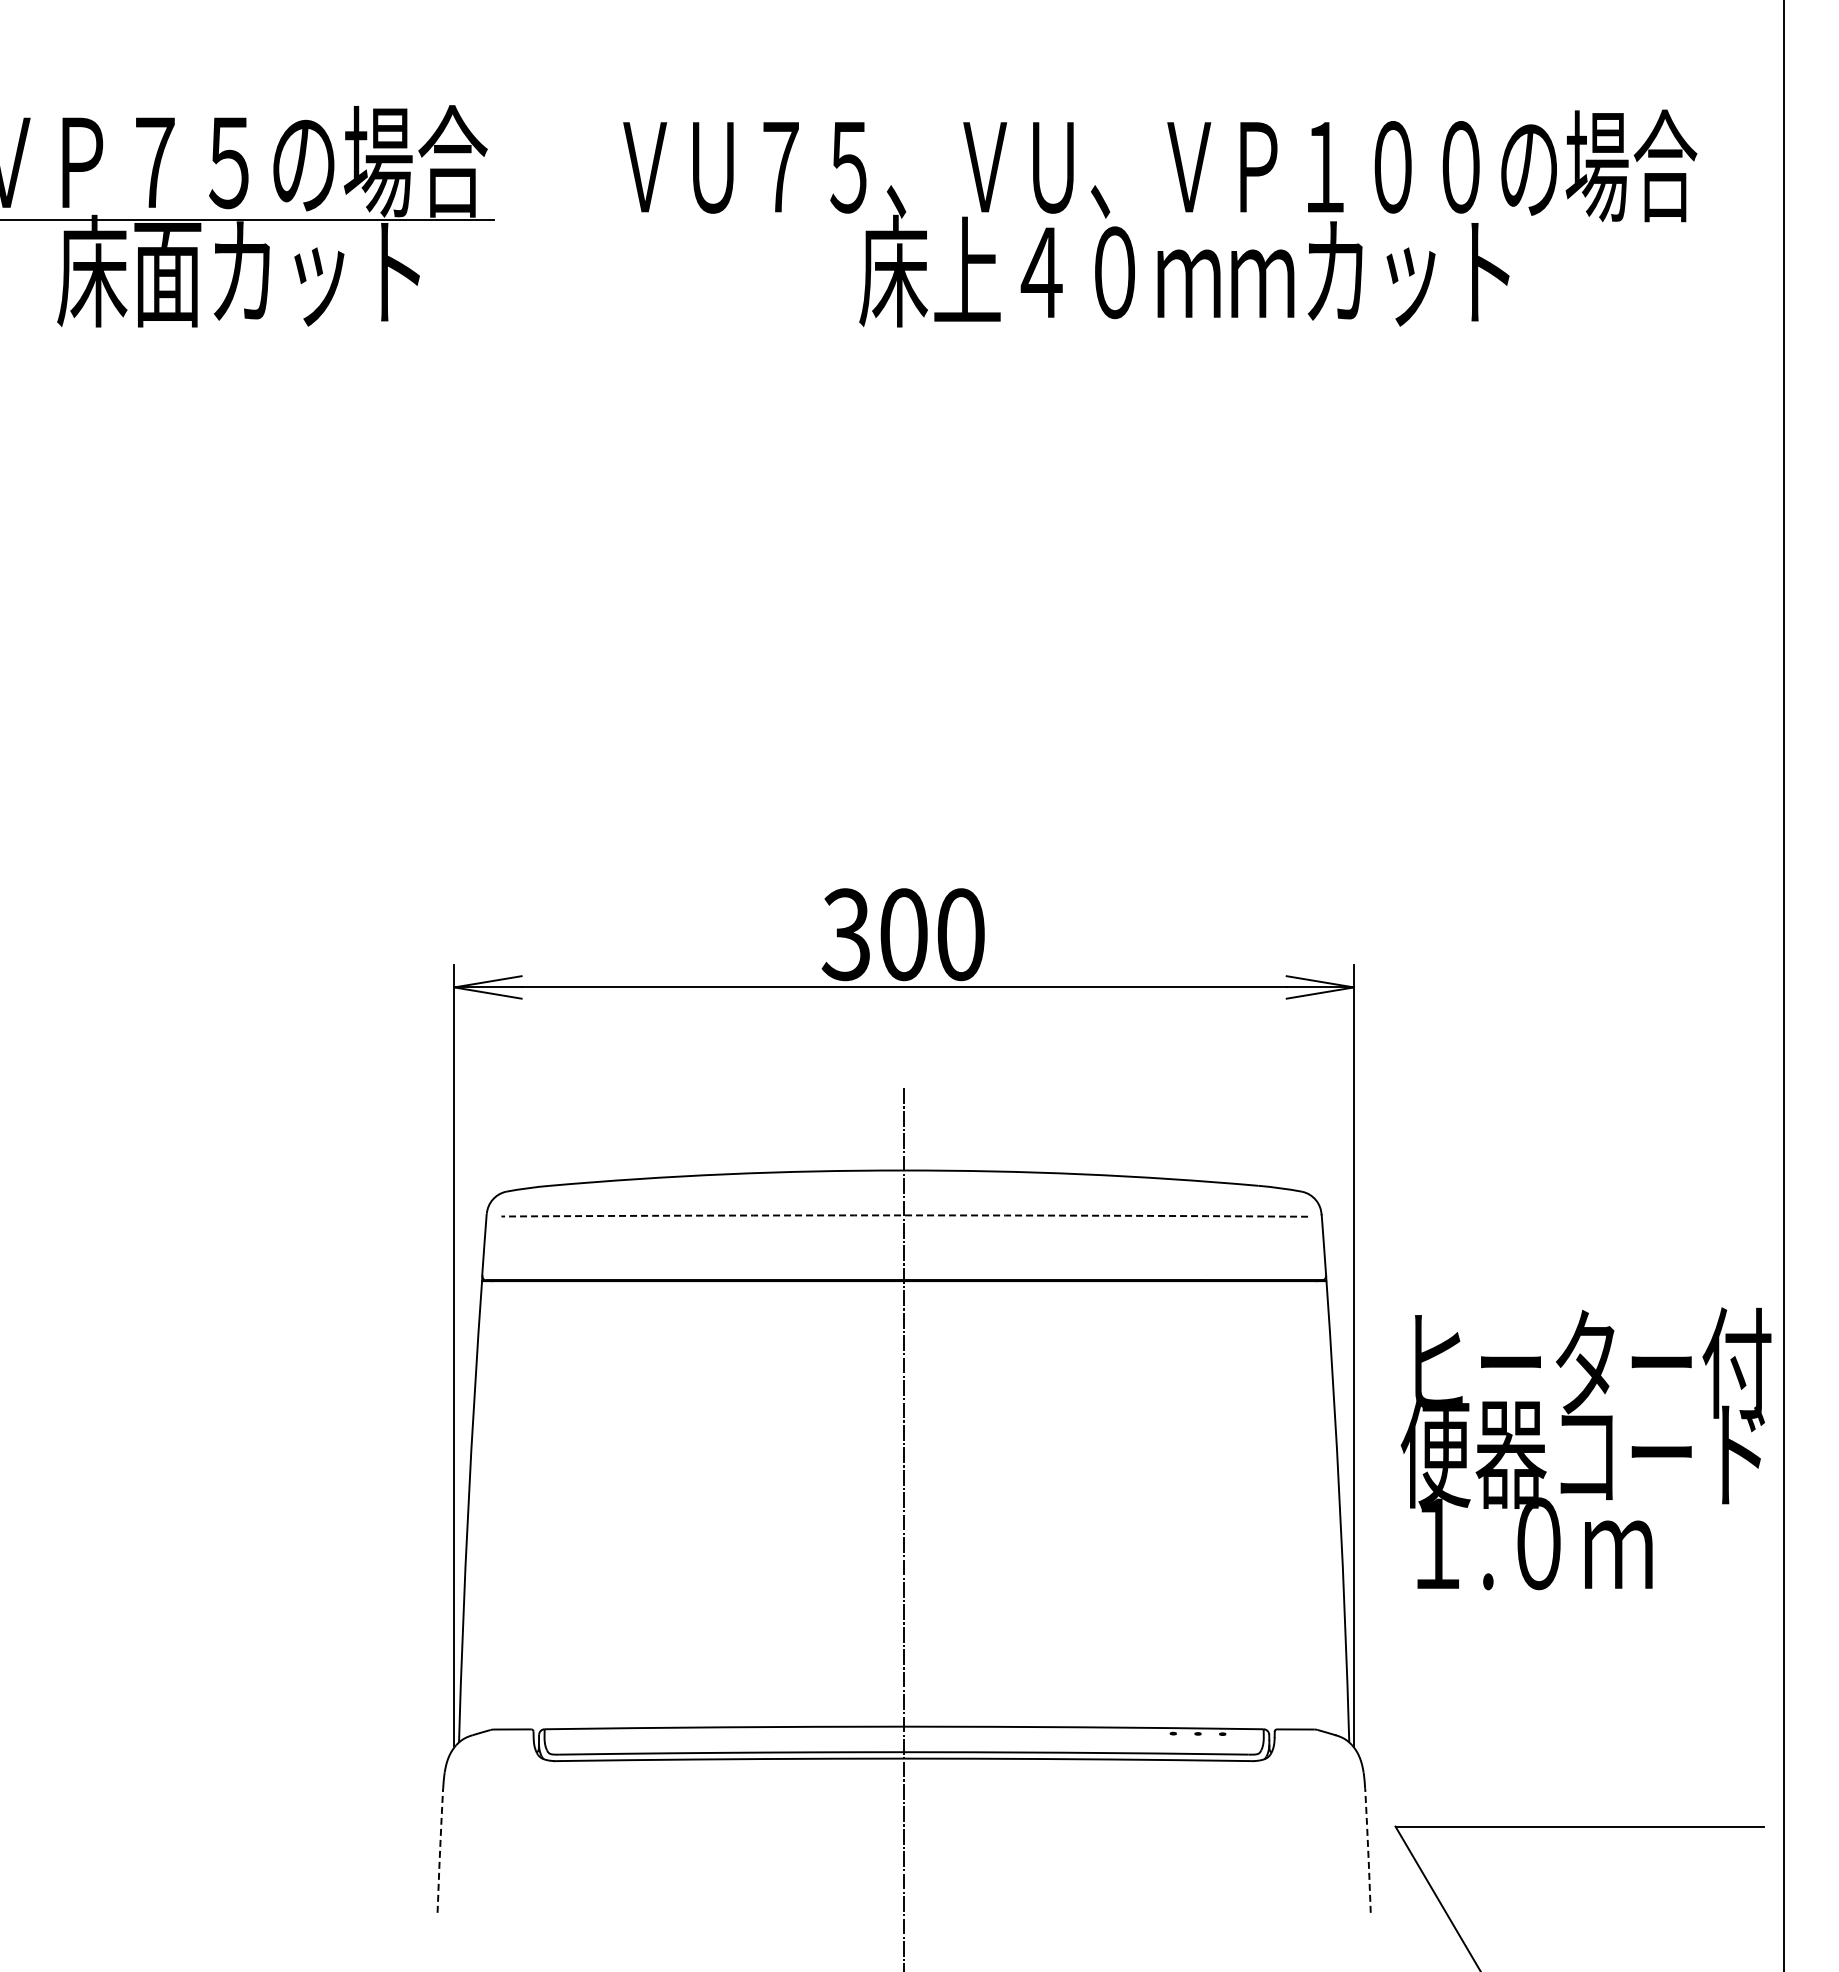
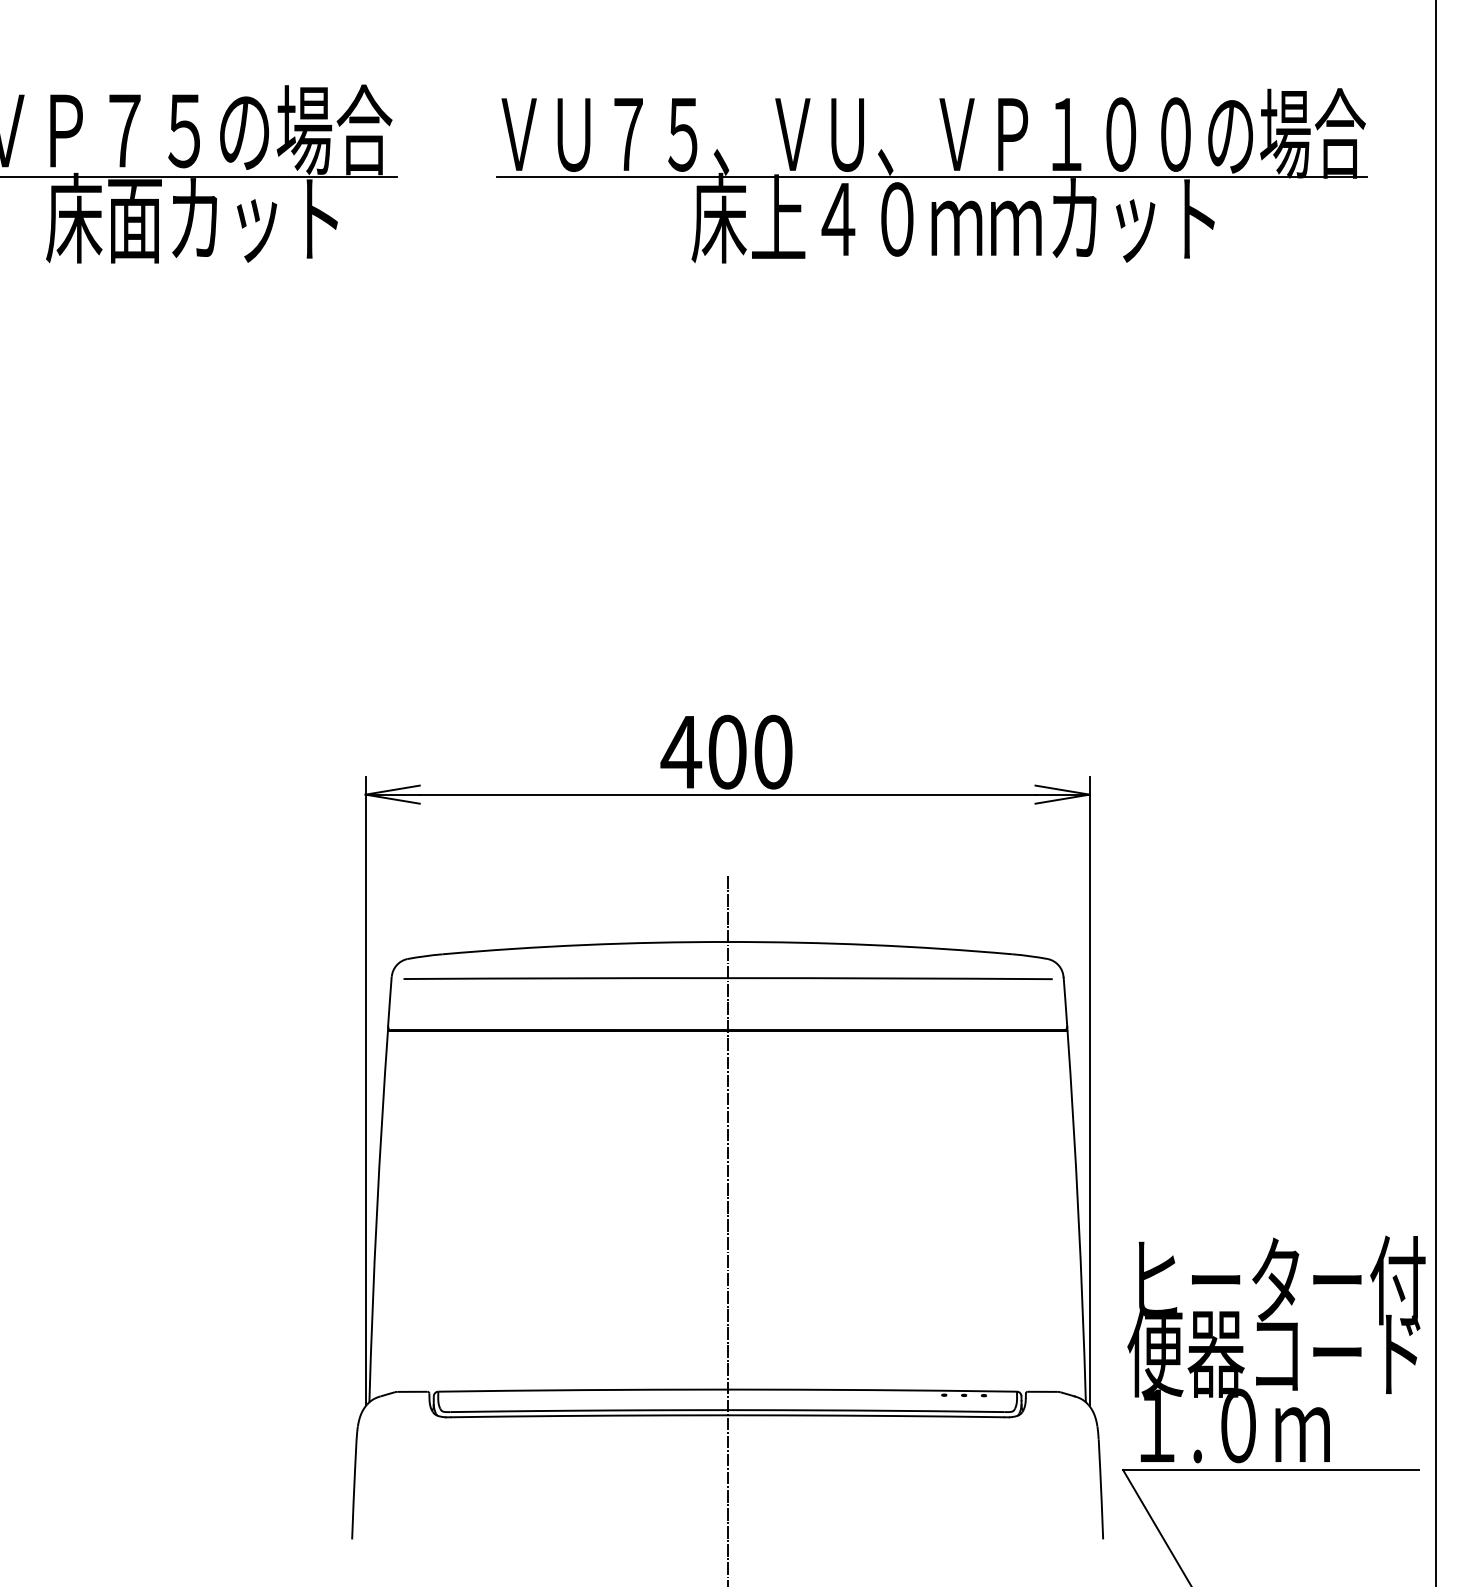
line: (1157, 220) -> (931, 177), added
text: (846, 934) -> (681, 752), 300 -> 400
arc: (904, 1215) -> (727, 978), dashed -> solid
text: (1585, 1448) -> (1275, 1349), moved
line: (440, 1850) -> (354, 1489), dashed -> solid
line: (1368, 1850) -> (1101, 1489), dashed -> solid

